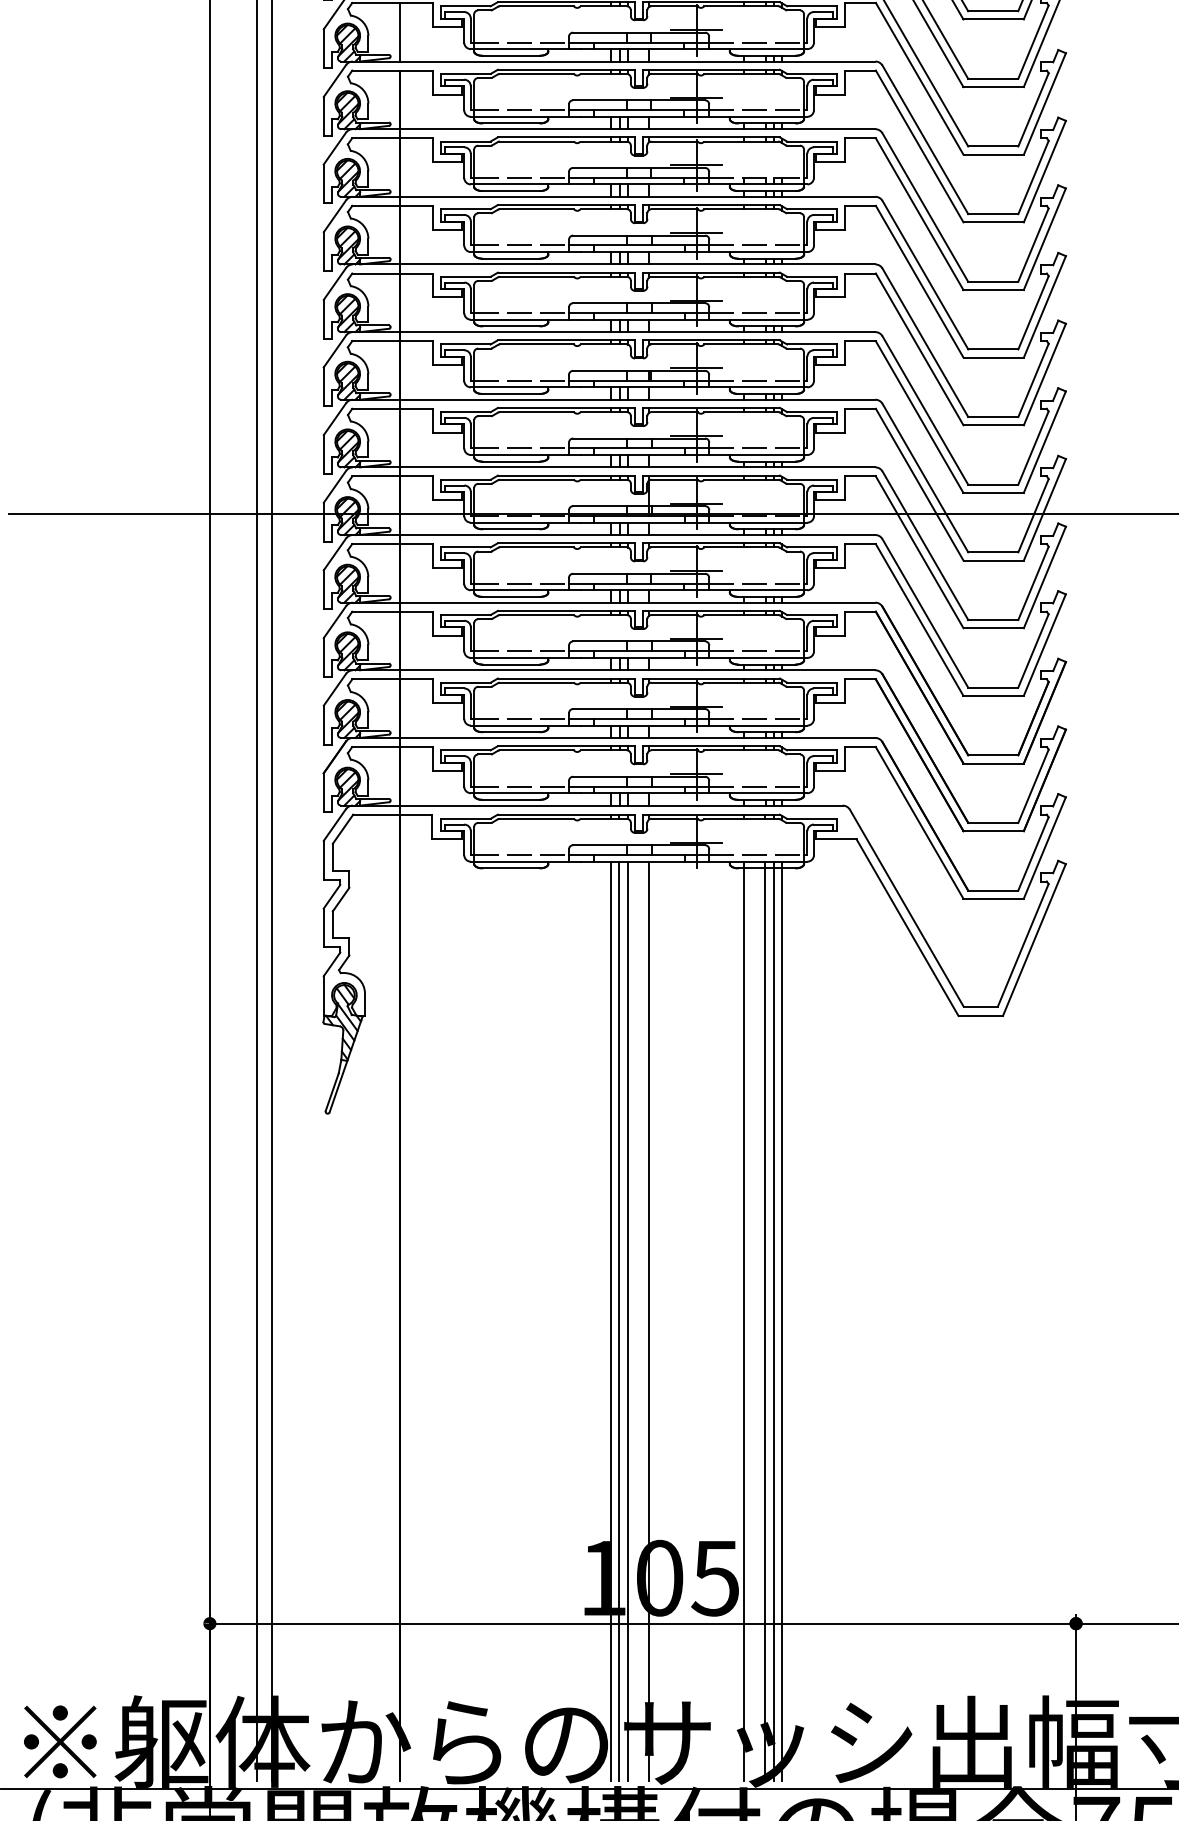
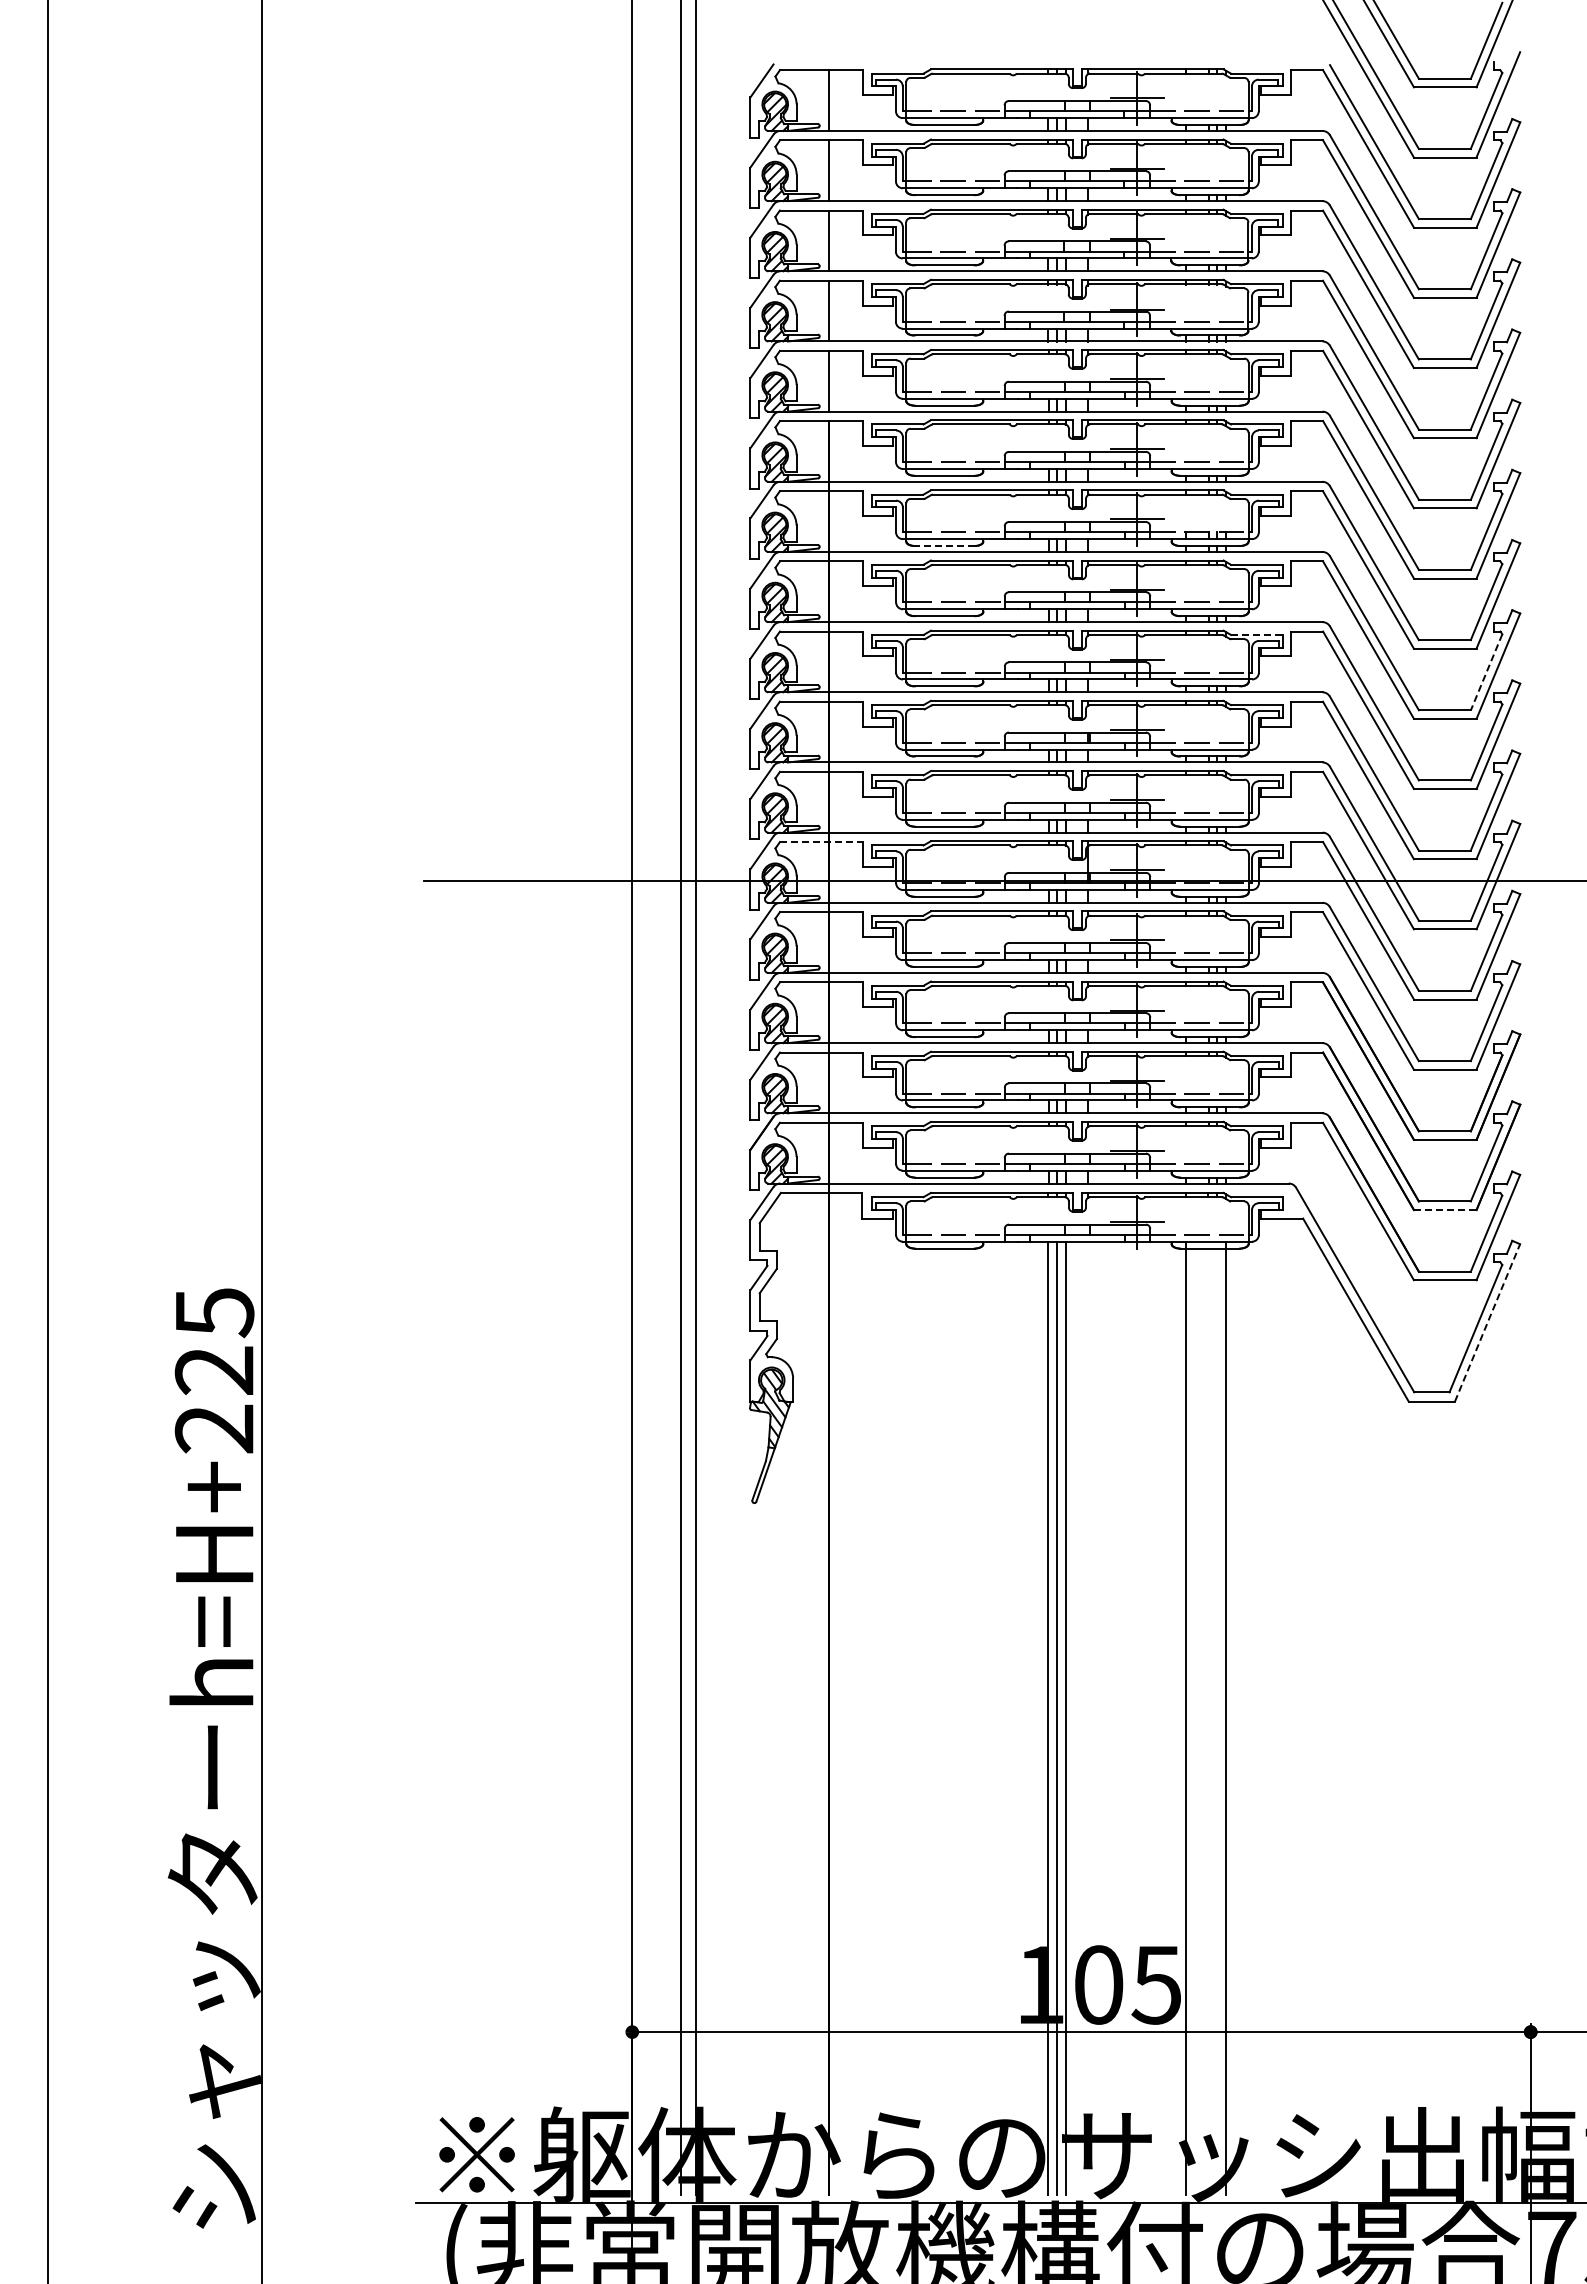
line: (510, 190) -> (944, 545), solid -> dashed
line: (811, 276) -> (1256, 634), solid -> dashed
line: (1033, 312) -> (1486, 672), solid -> dashed
line: (392, 476) -> (821, 842), solid -> dashed
line: (993, 831) -> (1445, 1210), solid -> dashed
line: (1034, 939) -> (1487, 1322), solid -> dashed
line: (648, 1320) -> (1087, 1717), removed
line: (765, 1320) -> (1208, 1717), removed
line: (774, 1320) -> (1217, 1717), removed

